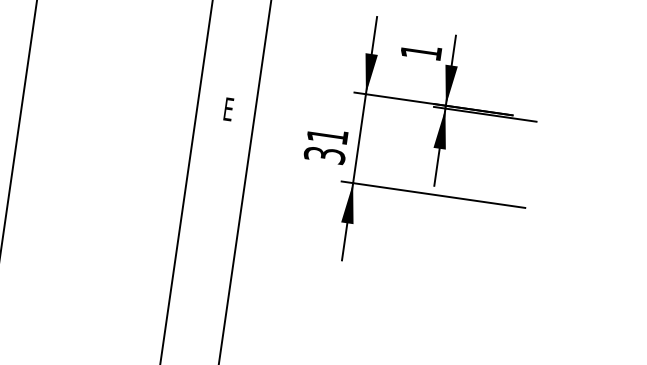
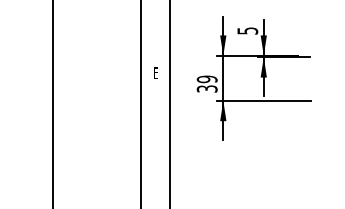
text: (420, 51) -> (247, 30), 1 -> 5
text: (326, 136) -> (206, 79), 31 -> 39

